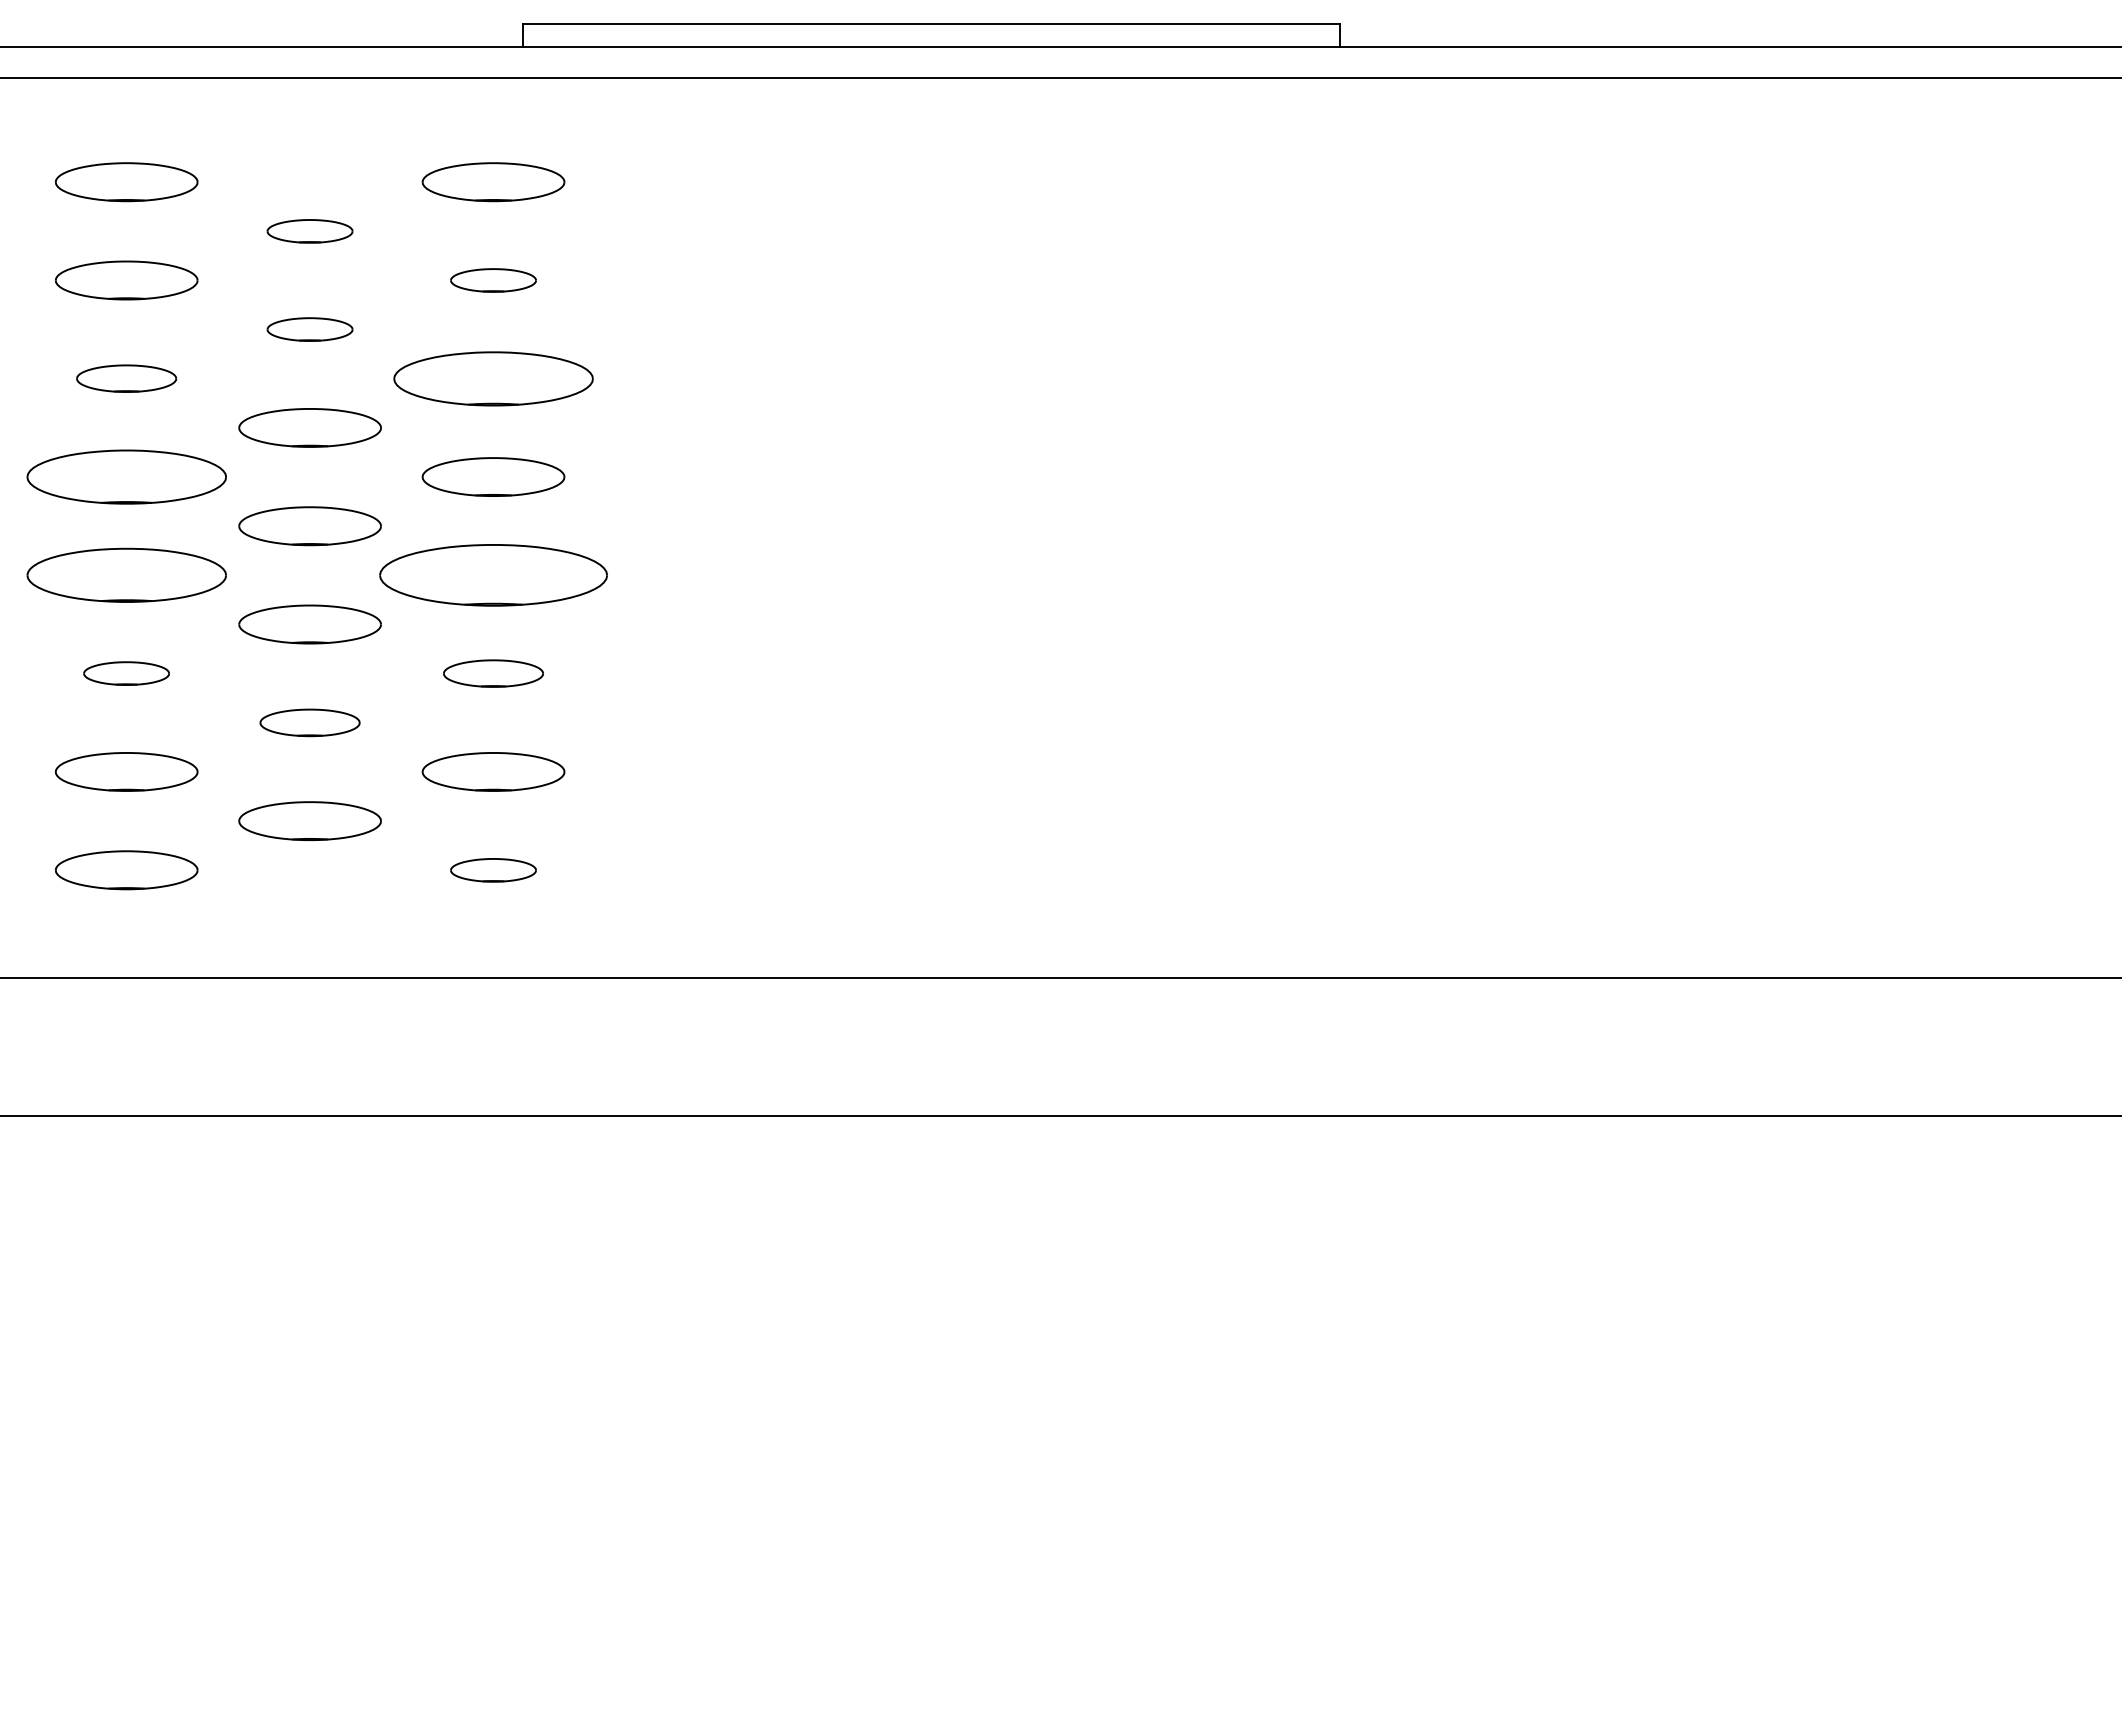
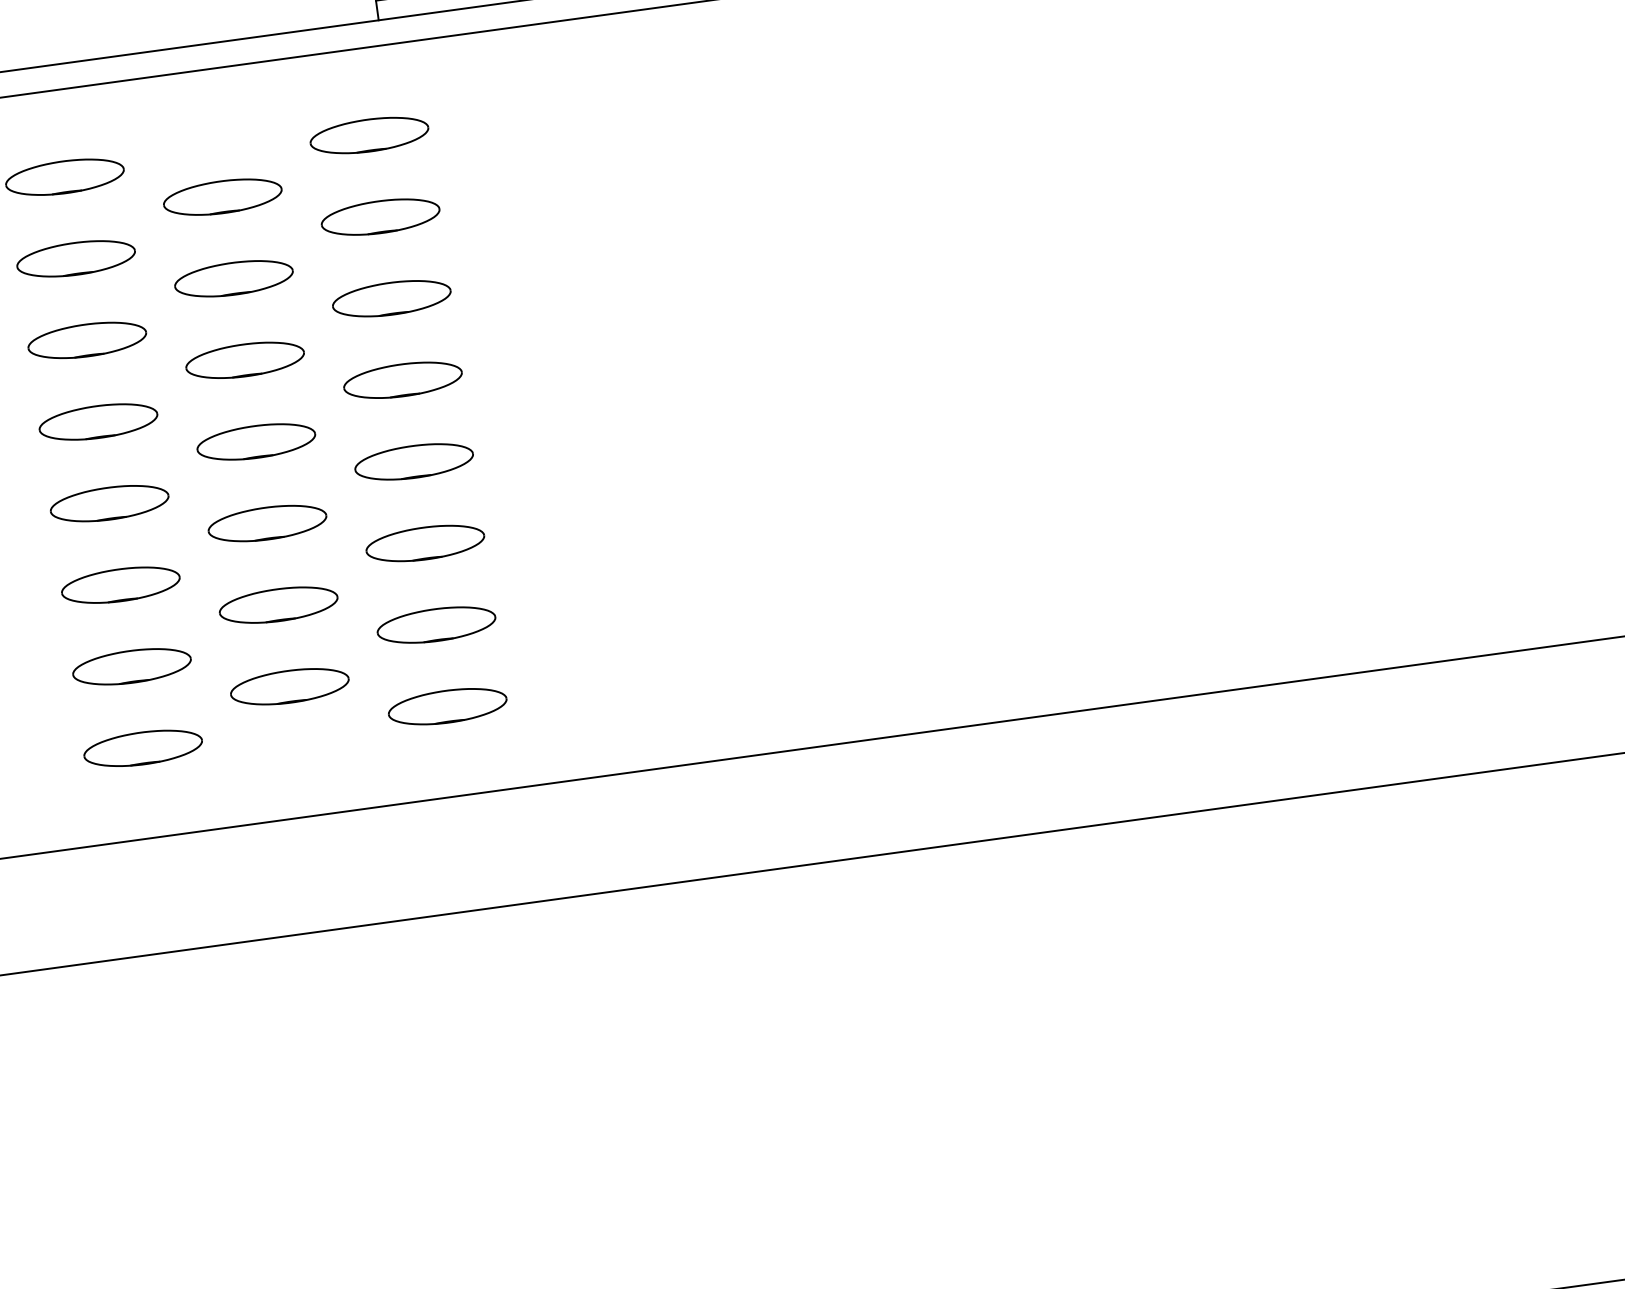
part: (309, 231) -> (222, 197), size x1.67
part: (493, 280) -> (380, 217), size x1.67
part: (309, 329) -> (233, 278), size x1.67
part: (126, 378) -> (87, 340), size x1.43
part: (493, 378) -> (391, 298), size x0.71
part: (126, 476) -> (98, 421), size x0.71
part: (126, 575) -> (109, 503), size x0.71
part: (493, 575) -> (414, 462), size x0.62
part: (126, 673) -> (120, 585), size x1.67
part: (493, 673) -> (425, 543), size x1.43
part: (309, 722) -> (278, 604), size x1.43
part: (493, 870) -> (447, 706), size x1.67

